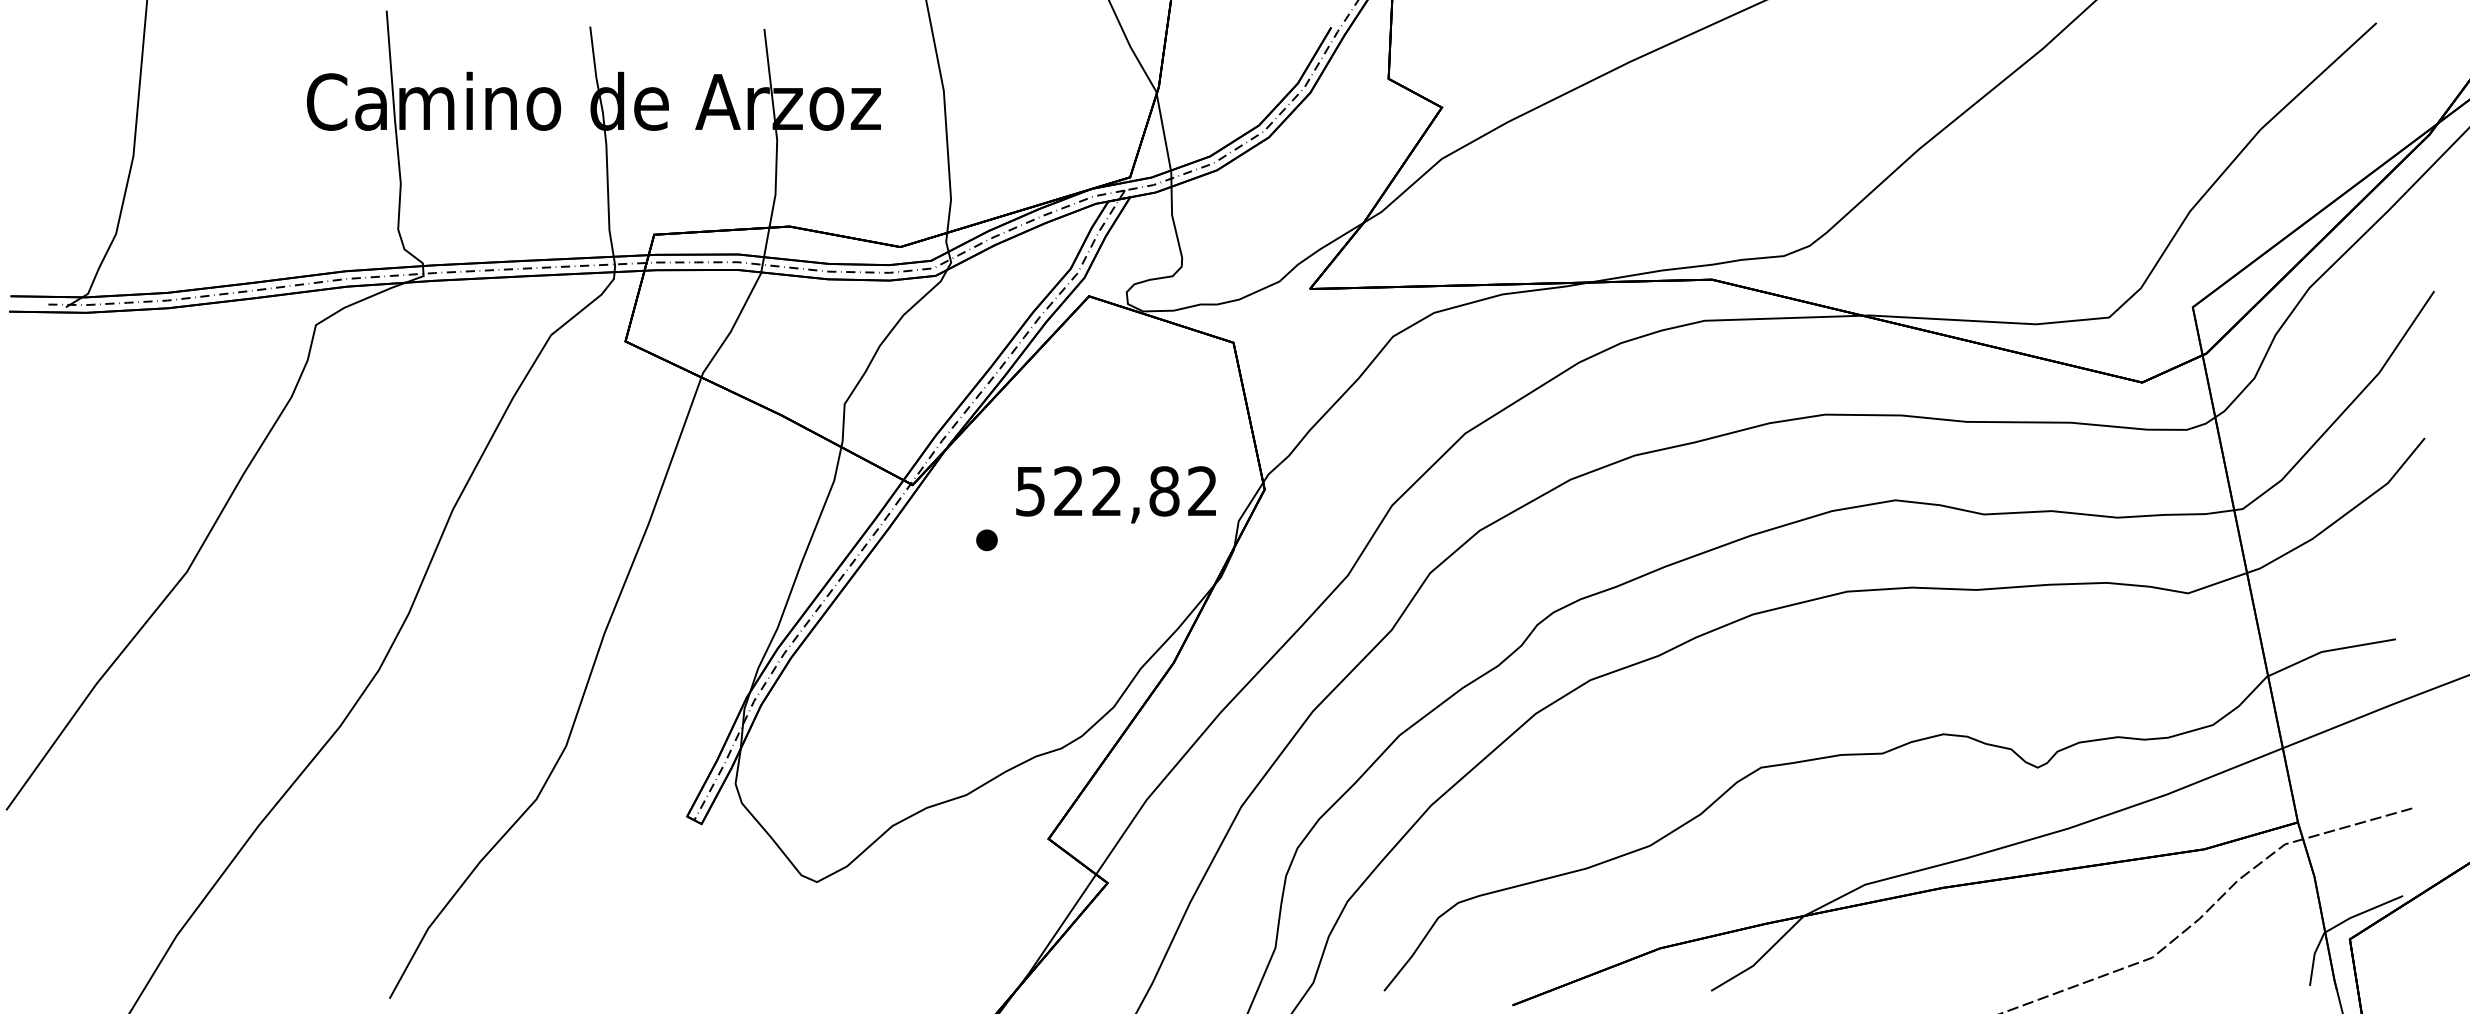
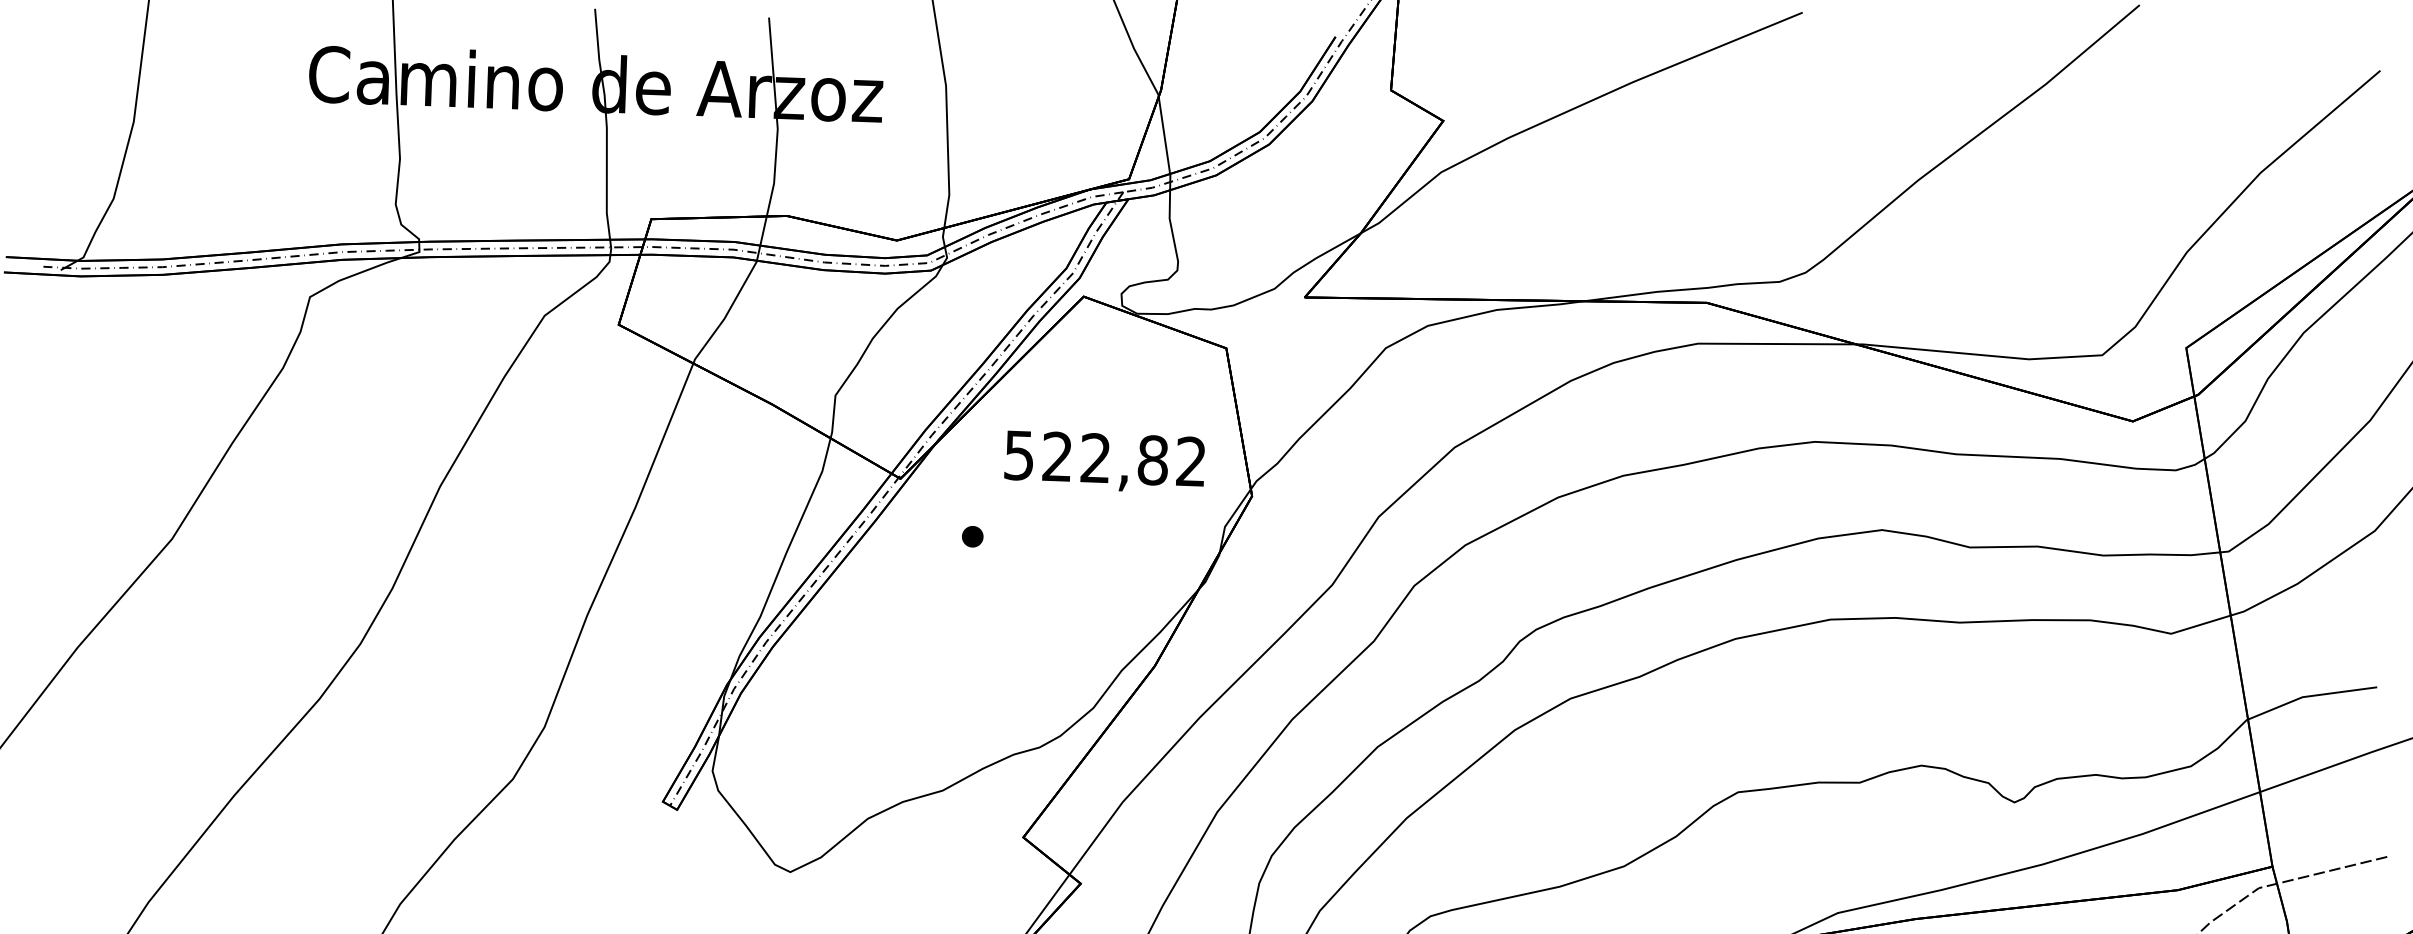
text: (1115, 494) -> (1104, 461), moved

